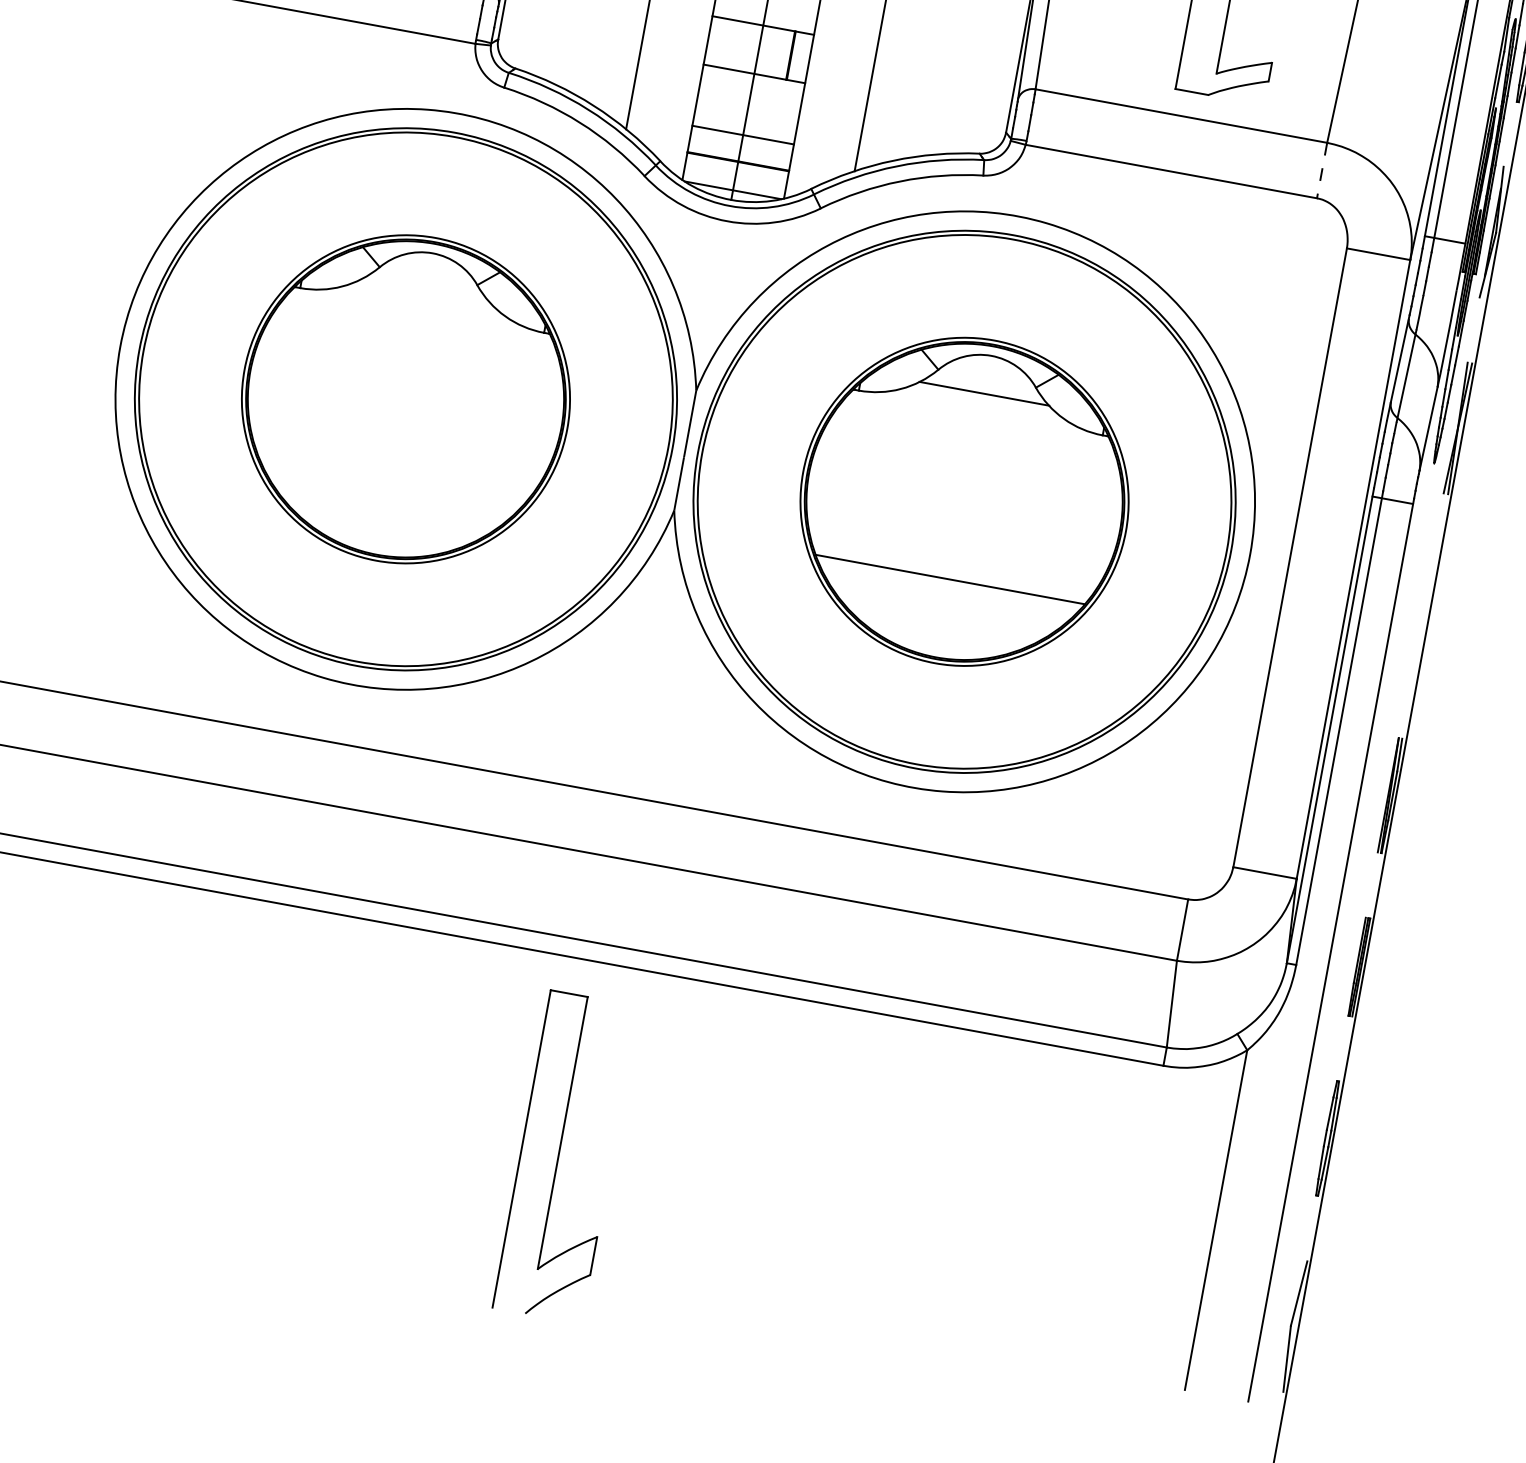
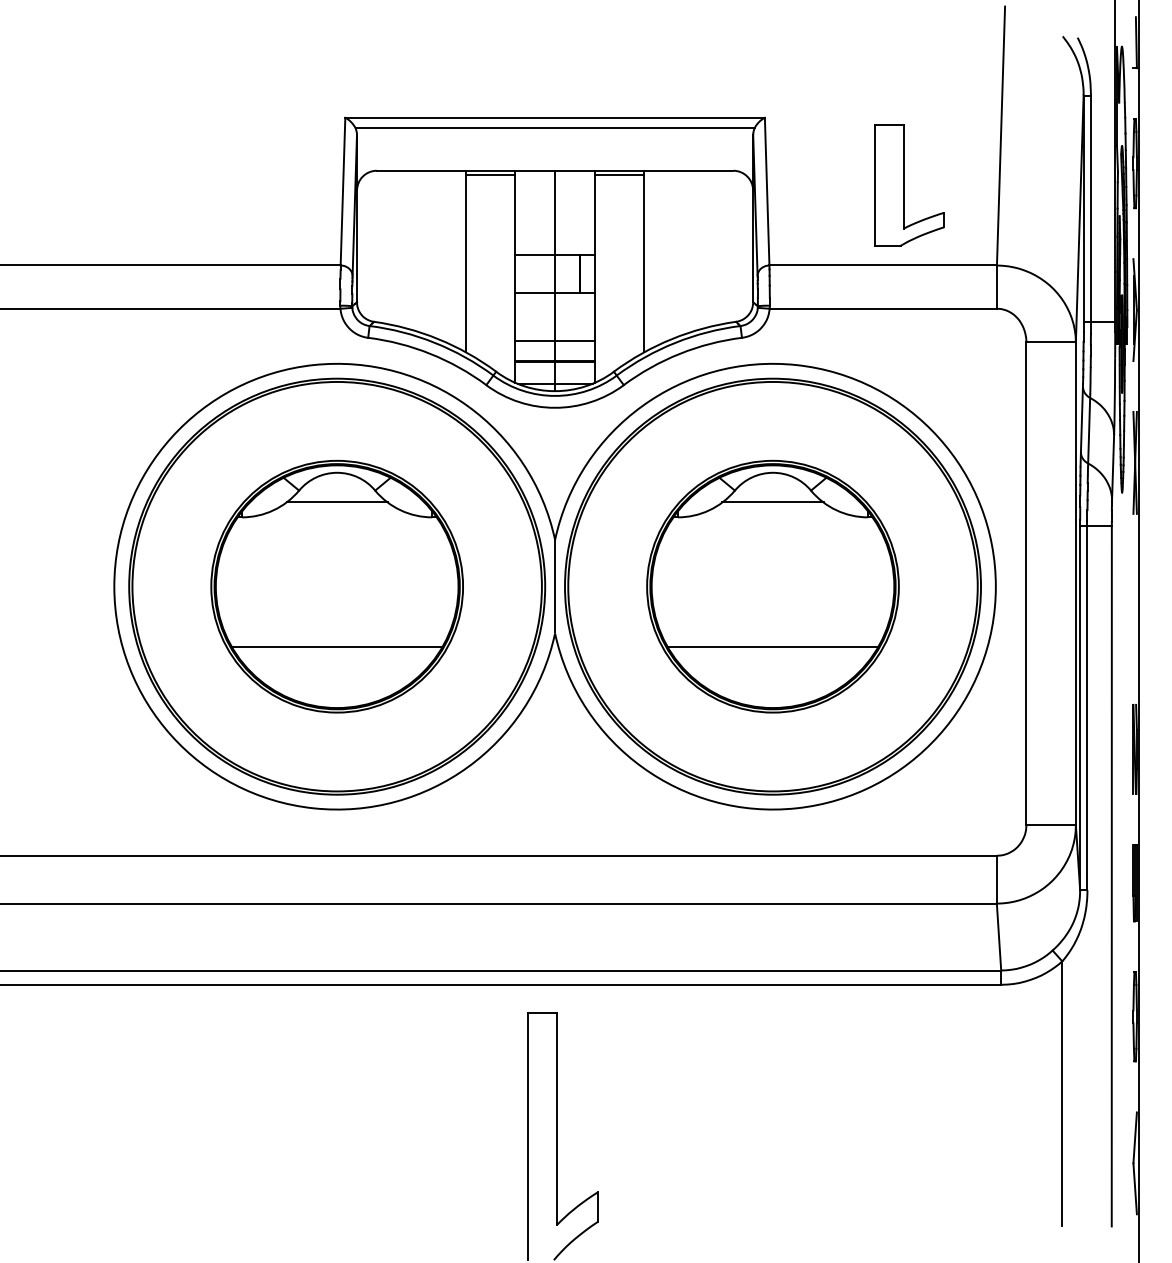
line: (1321, 170) -> (996, 287), dashed -> solid
line: (424, 291) -> (336, 502), added
line: (392, 477) -> (337, 647), added

